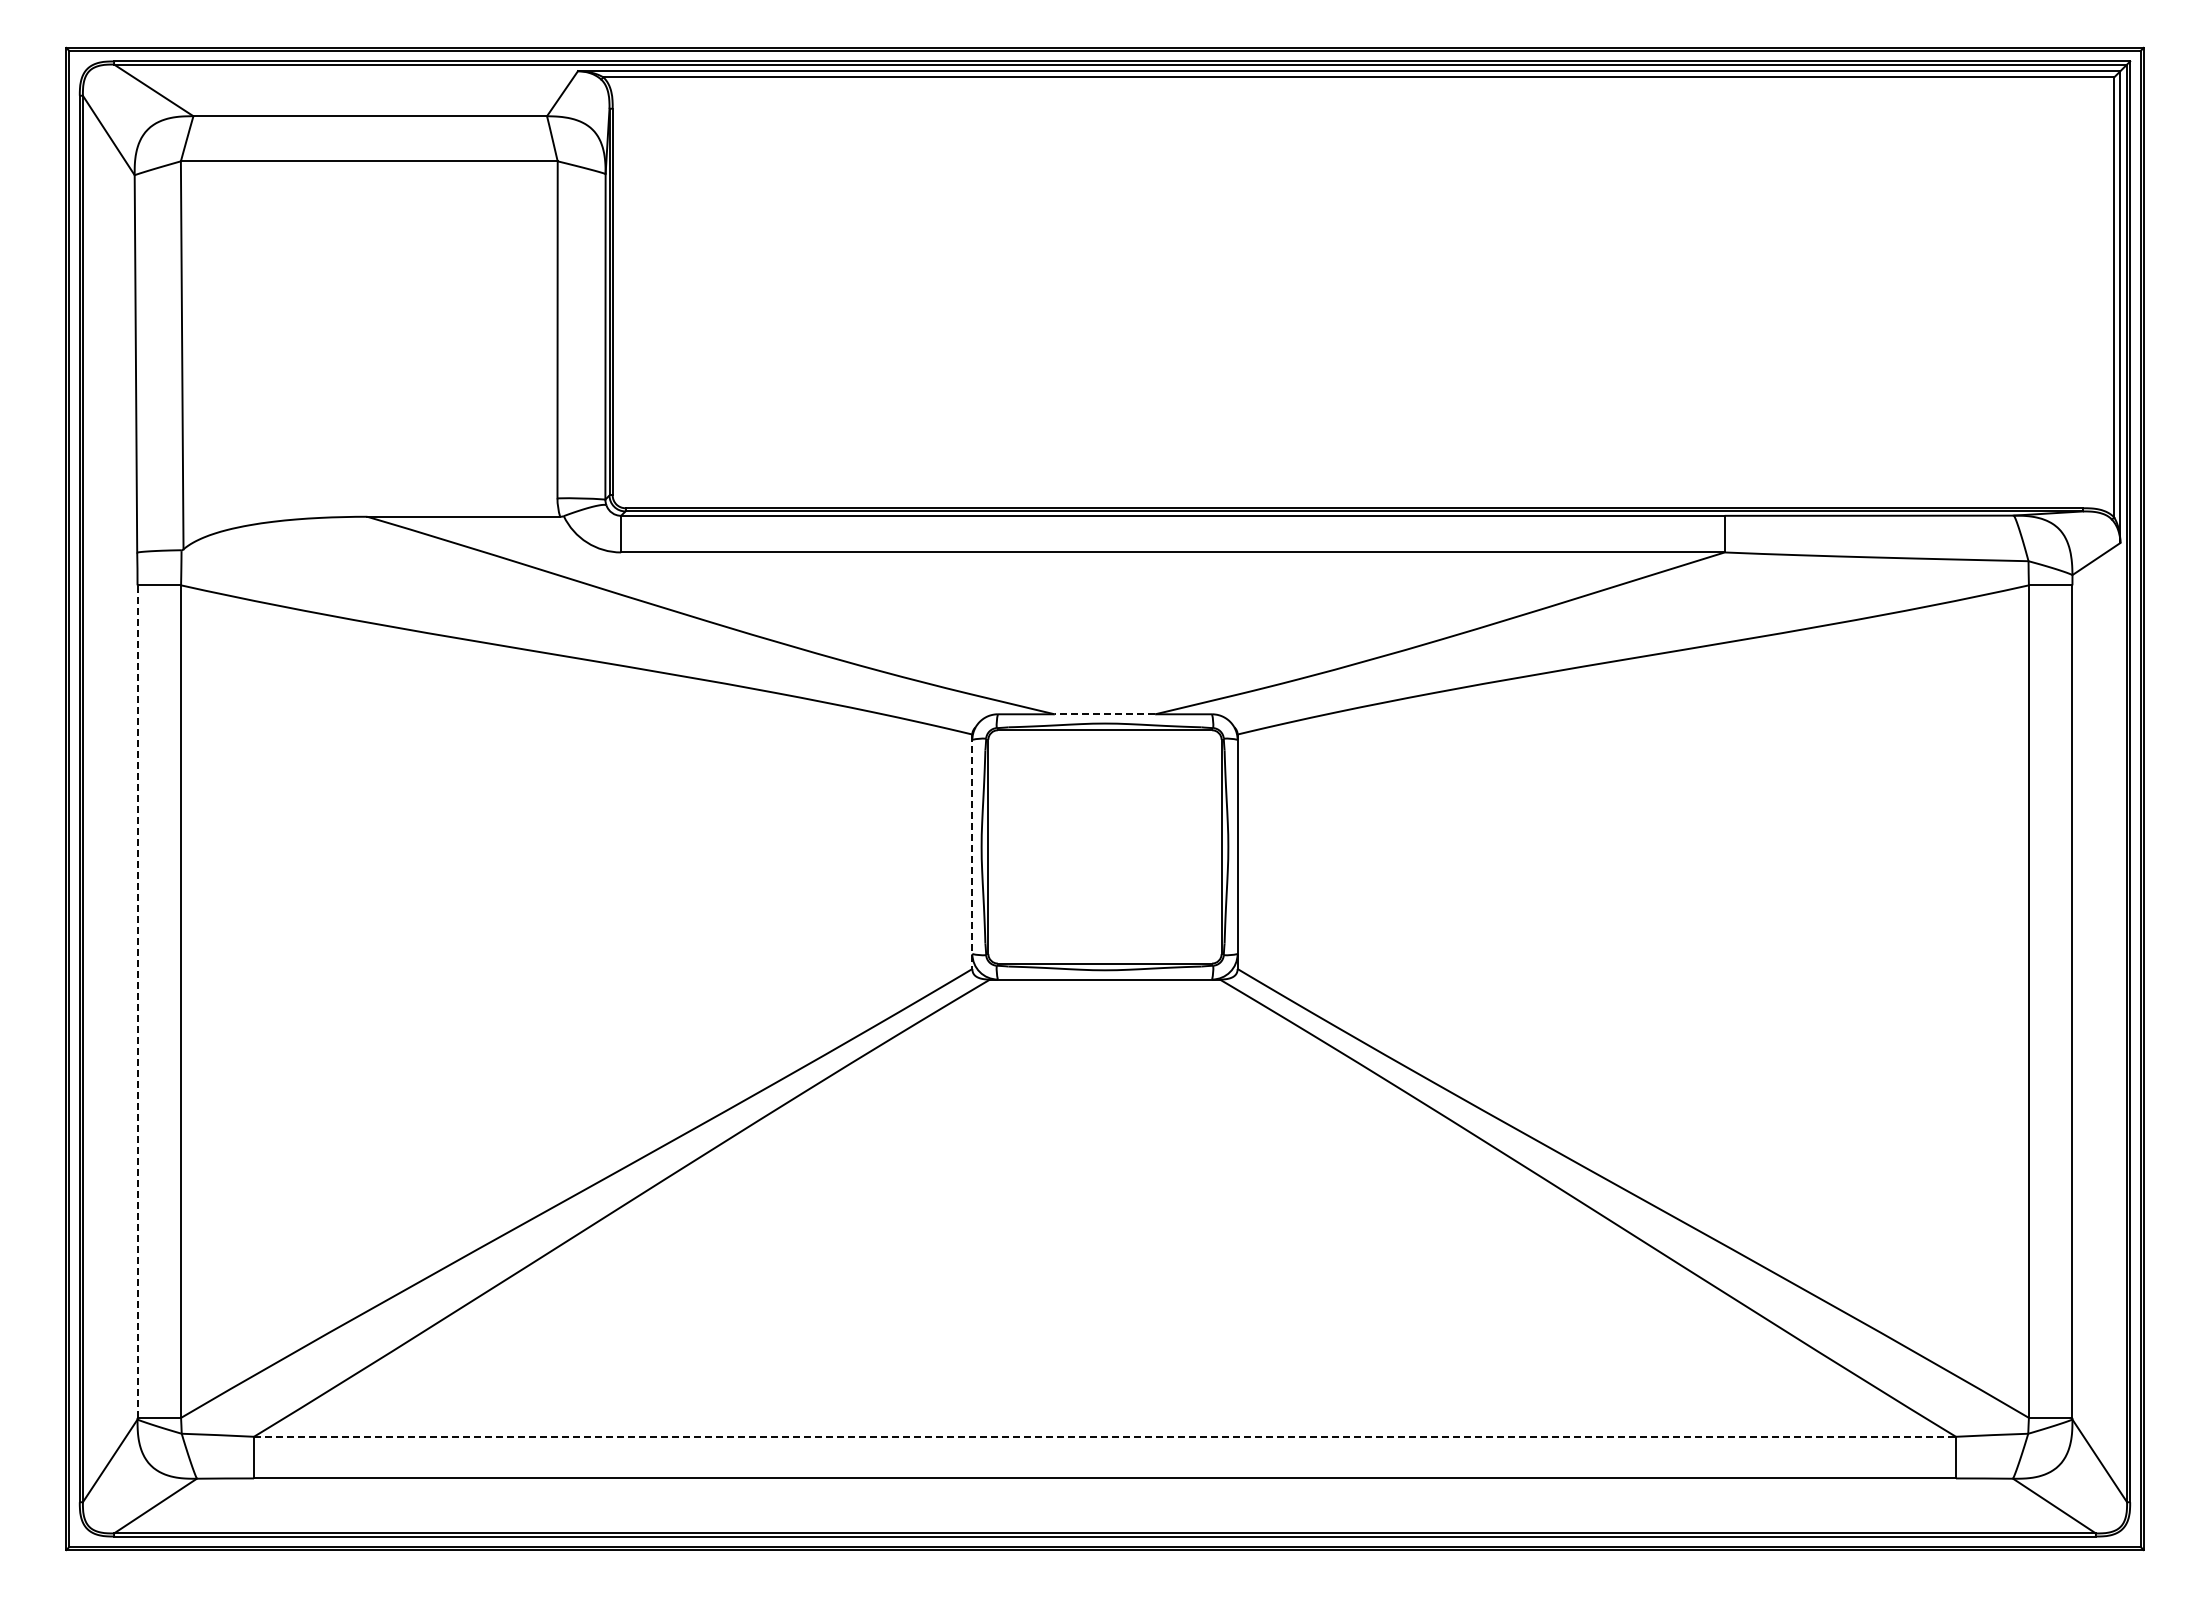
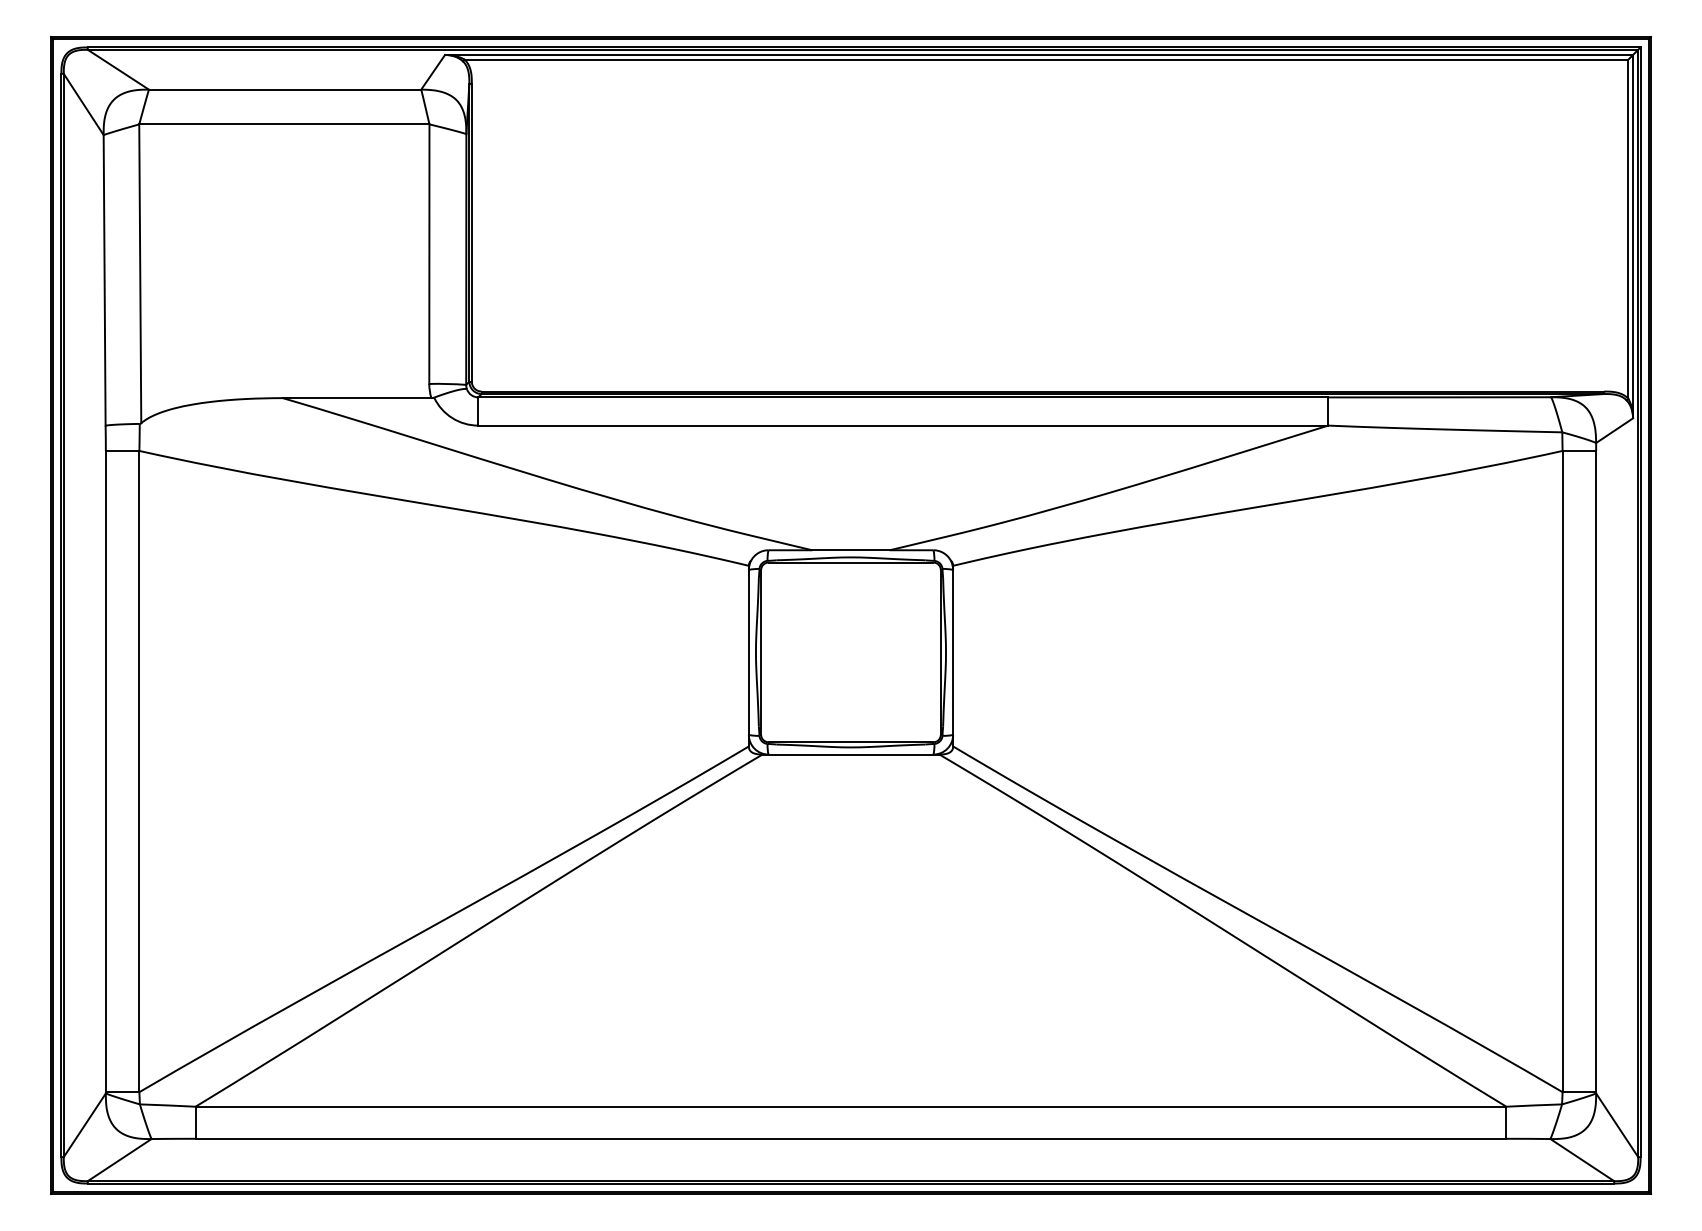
line: (1104, 714) -> (850, 550), dashed -> solid
line: (972, 852) -> (748, 656), dashed -> solid
line: (137, 1001) -> (105, 771), dashed -> solid
line: (1105, 1436) -> (851, 1106), dashed -> solid

